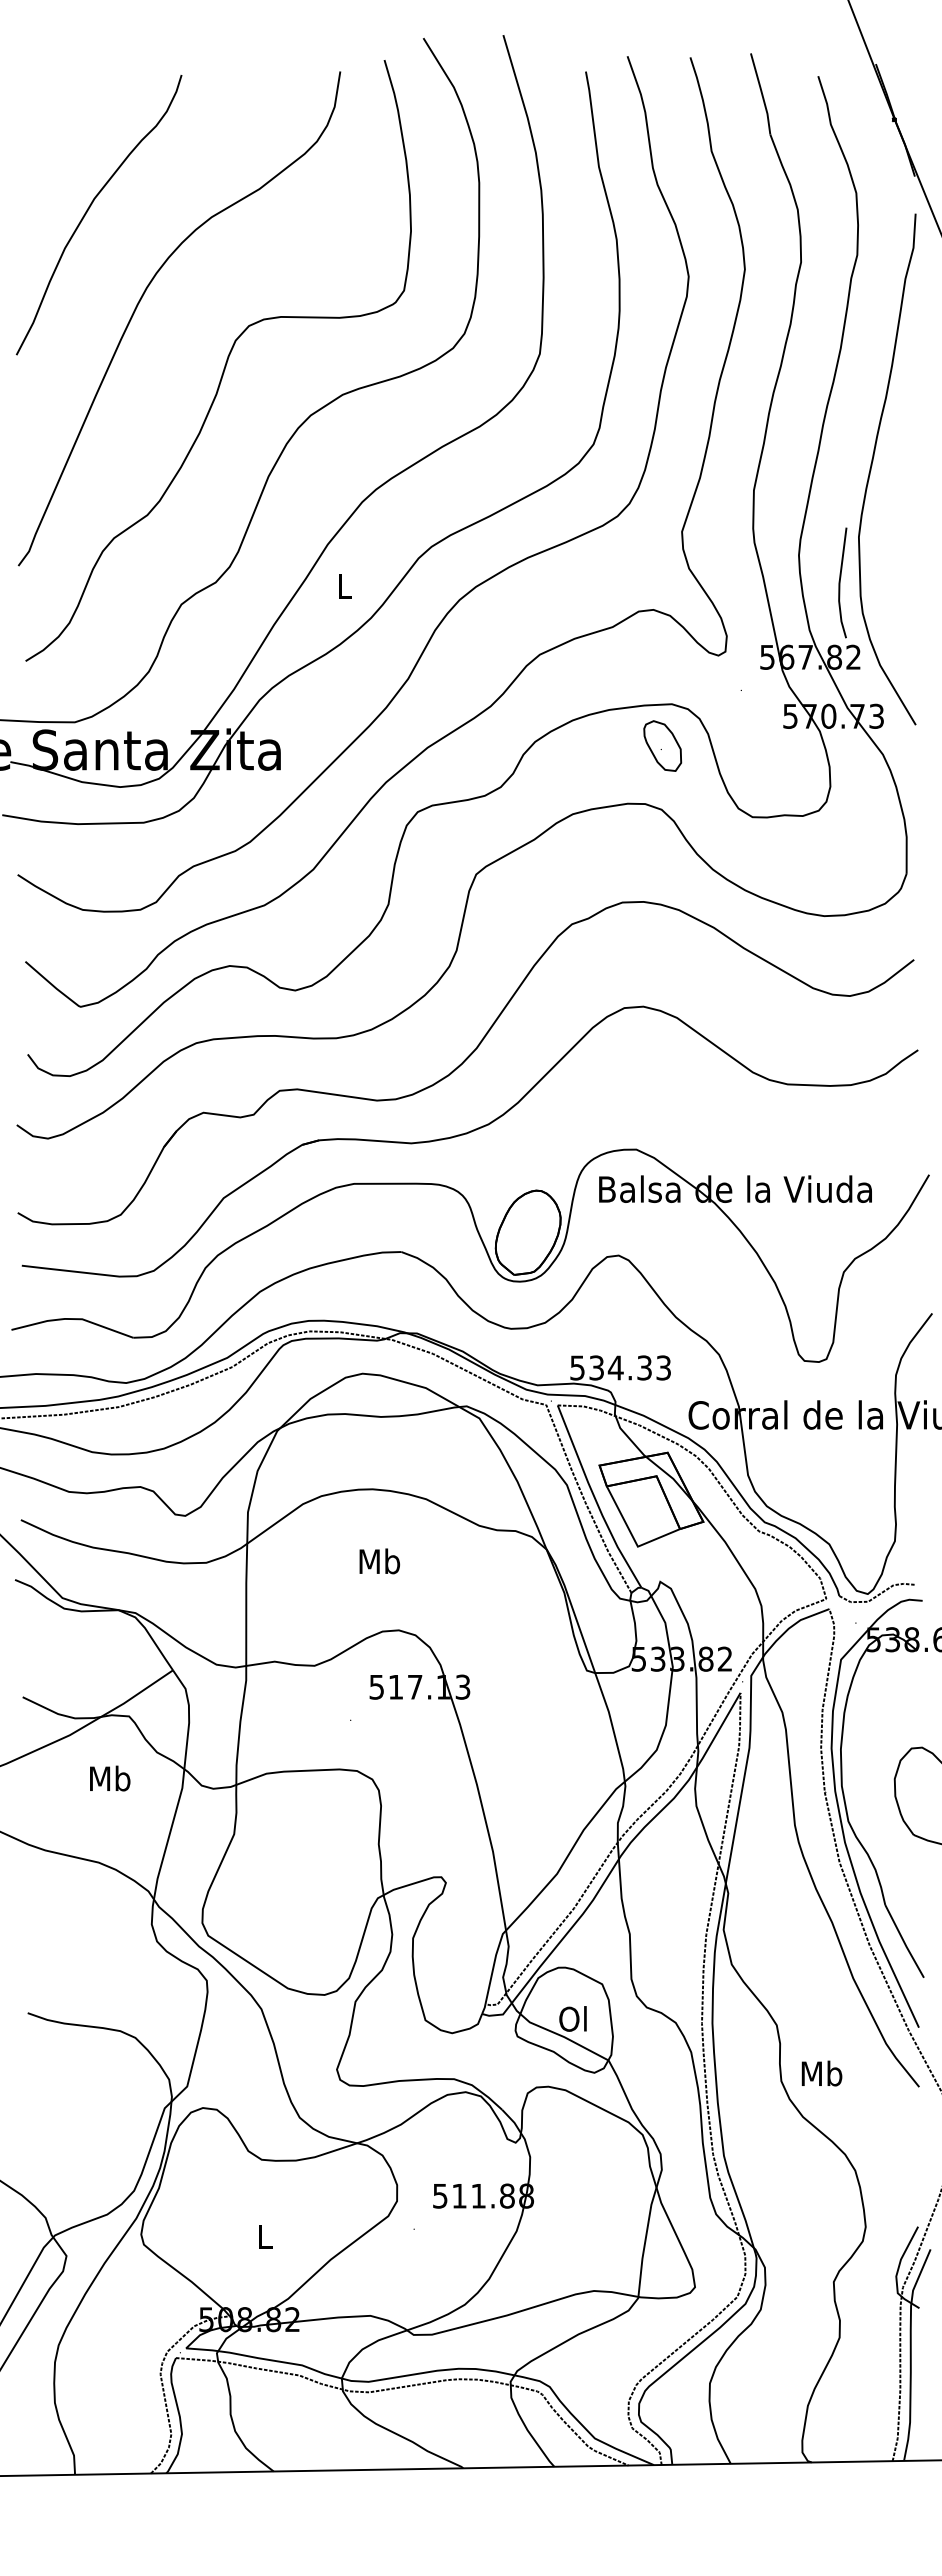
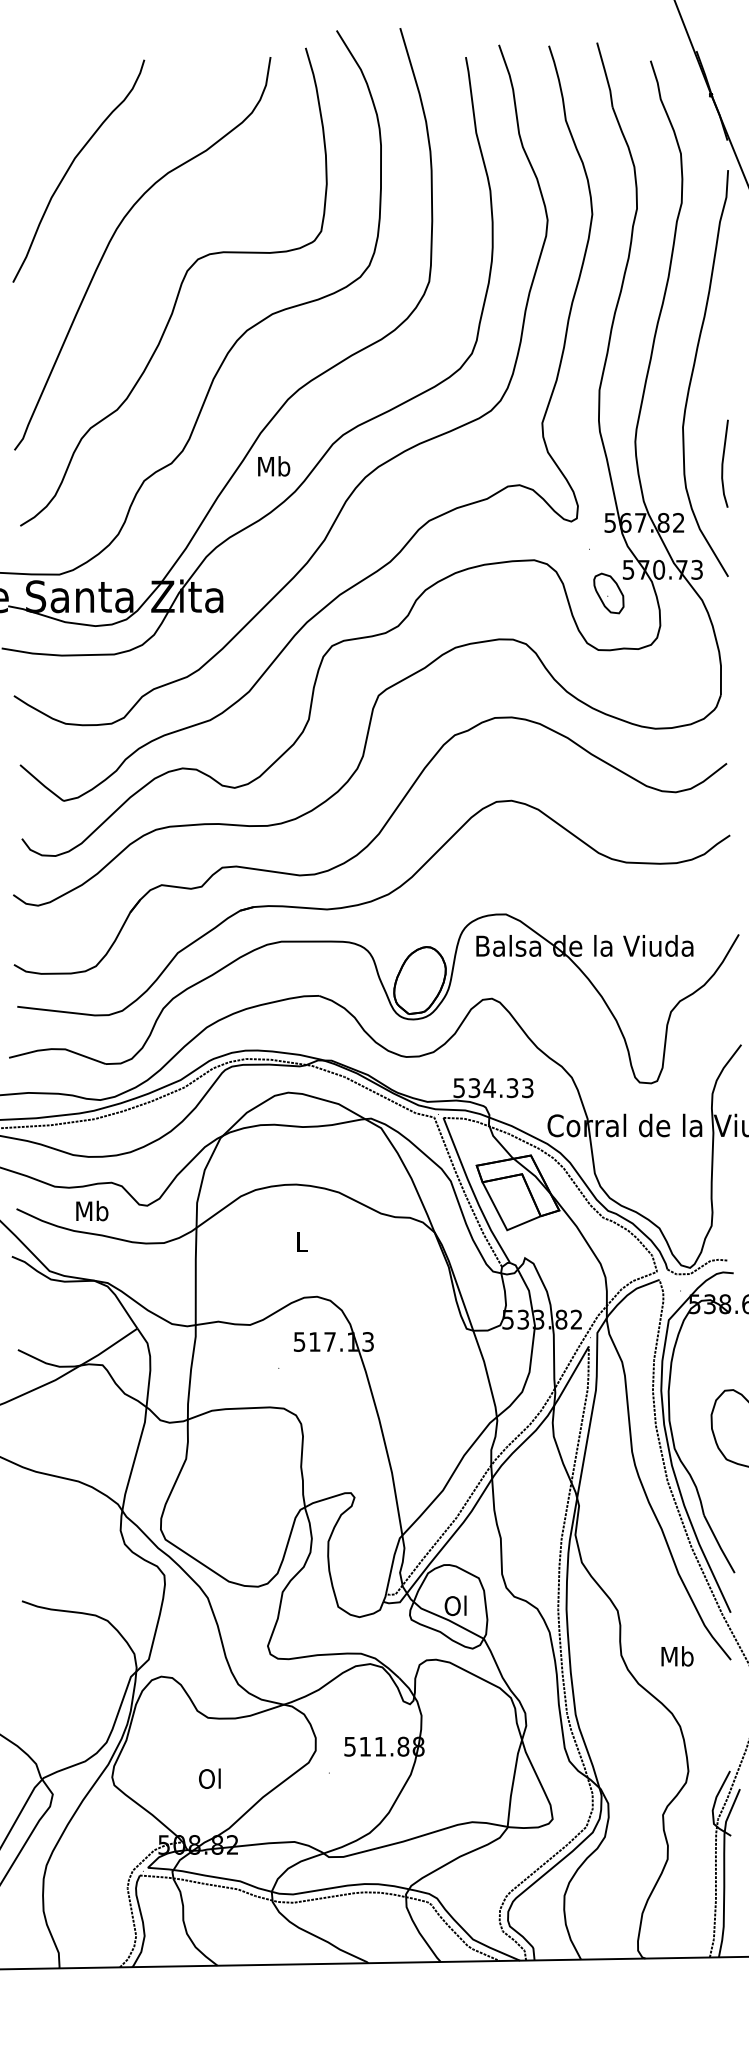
line: (840, 582) -> (723, 463), moved
text: (344, 586) -> (273, 466), L -> Mb
part: (662, 745) -> (608, 593), moved
text: (379, 1561) -> (301, 1242), Mb -> L
text: (110, 1778) -> (92, 1210), moved
text: (821, 2073) -> (677, 1656), moved
text: (263, 2236) -> (209, 1778), L -> Ol

